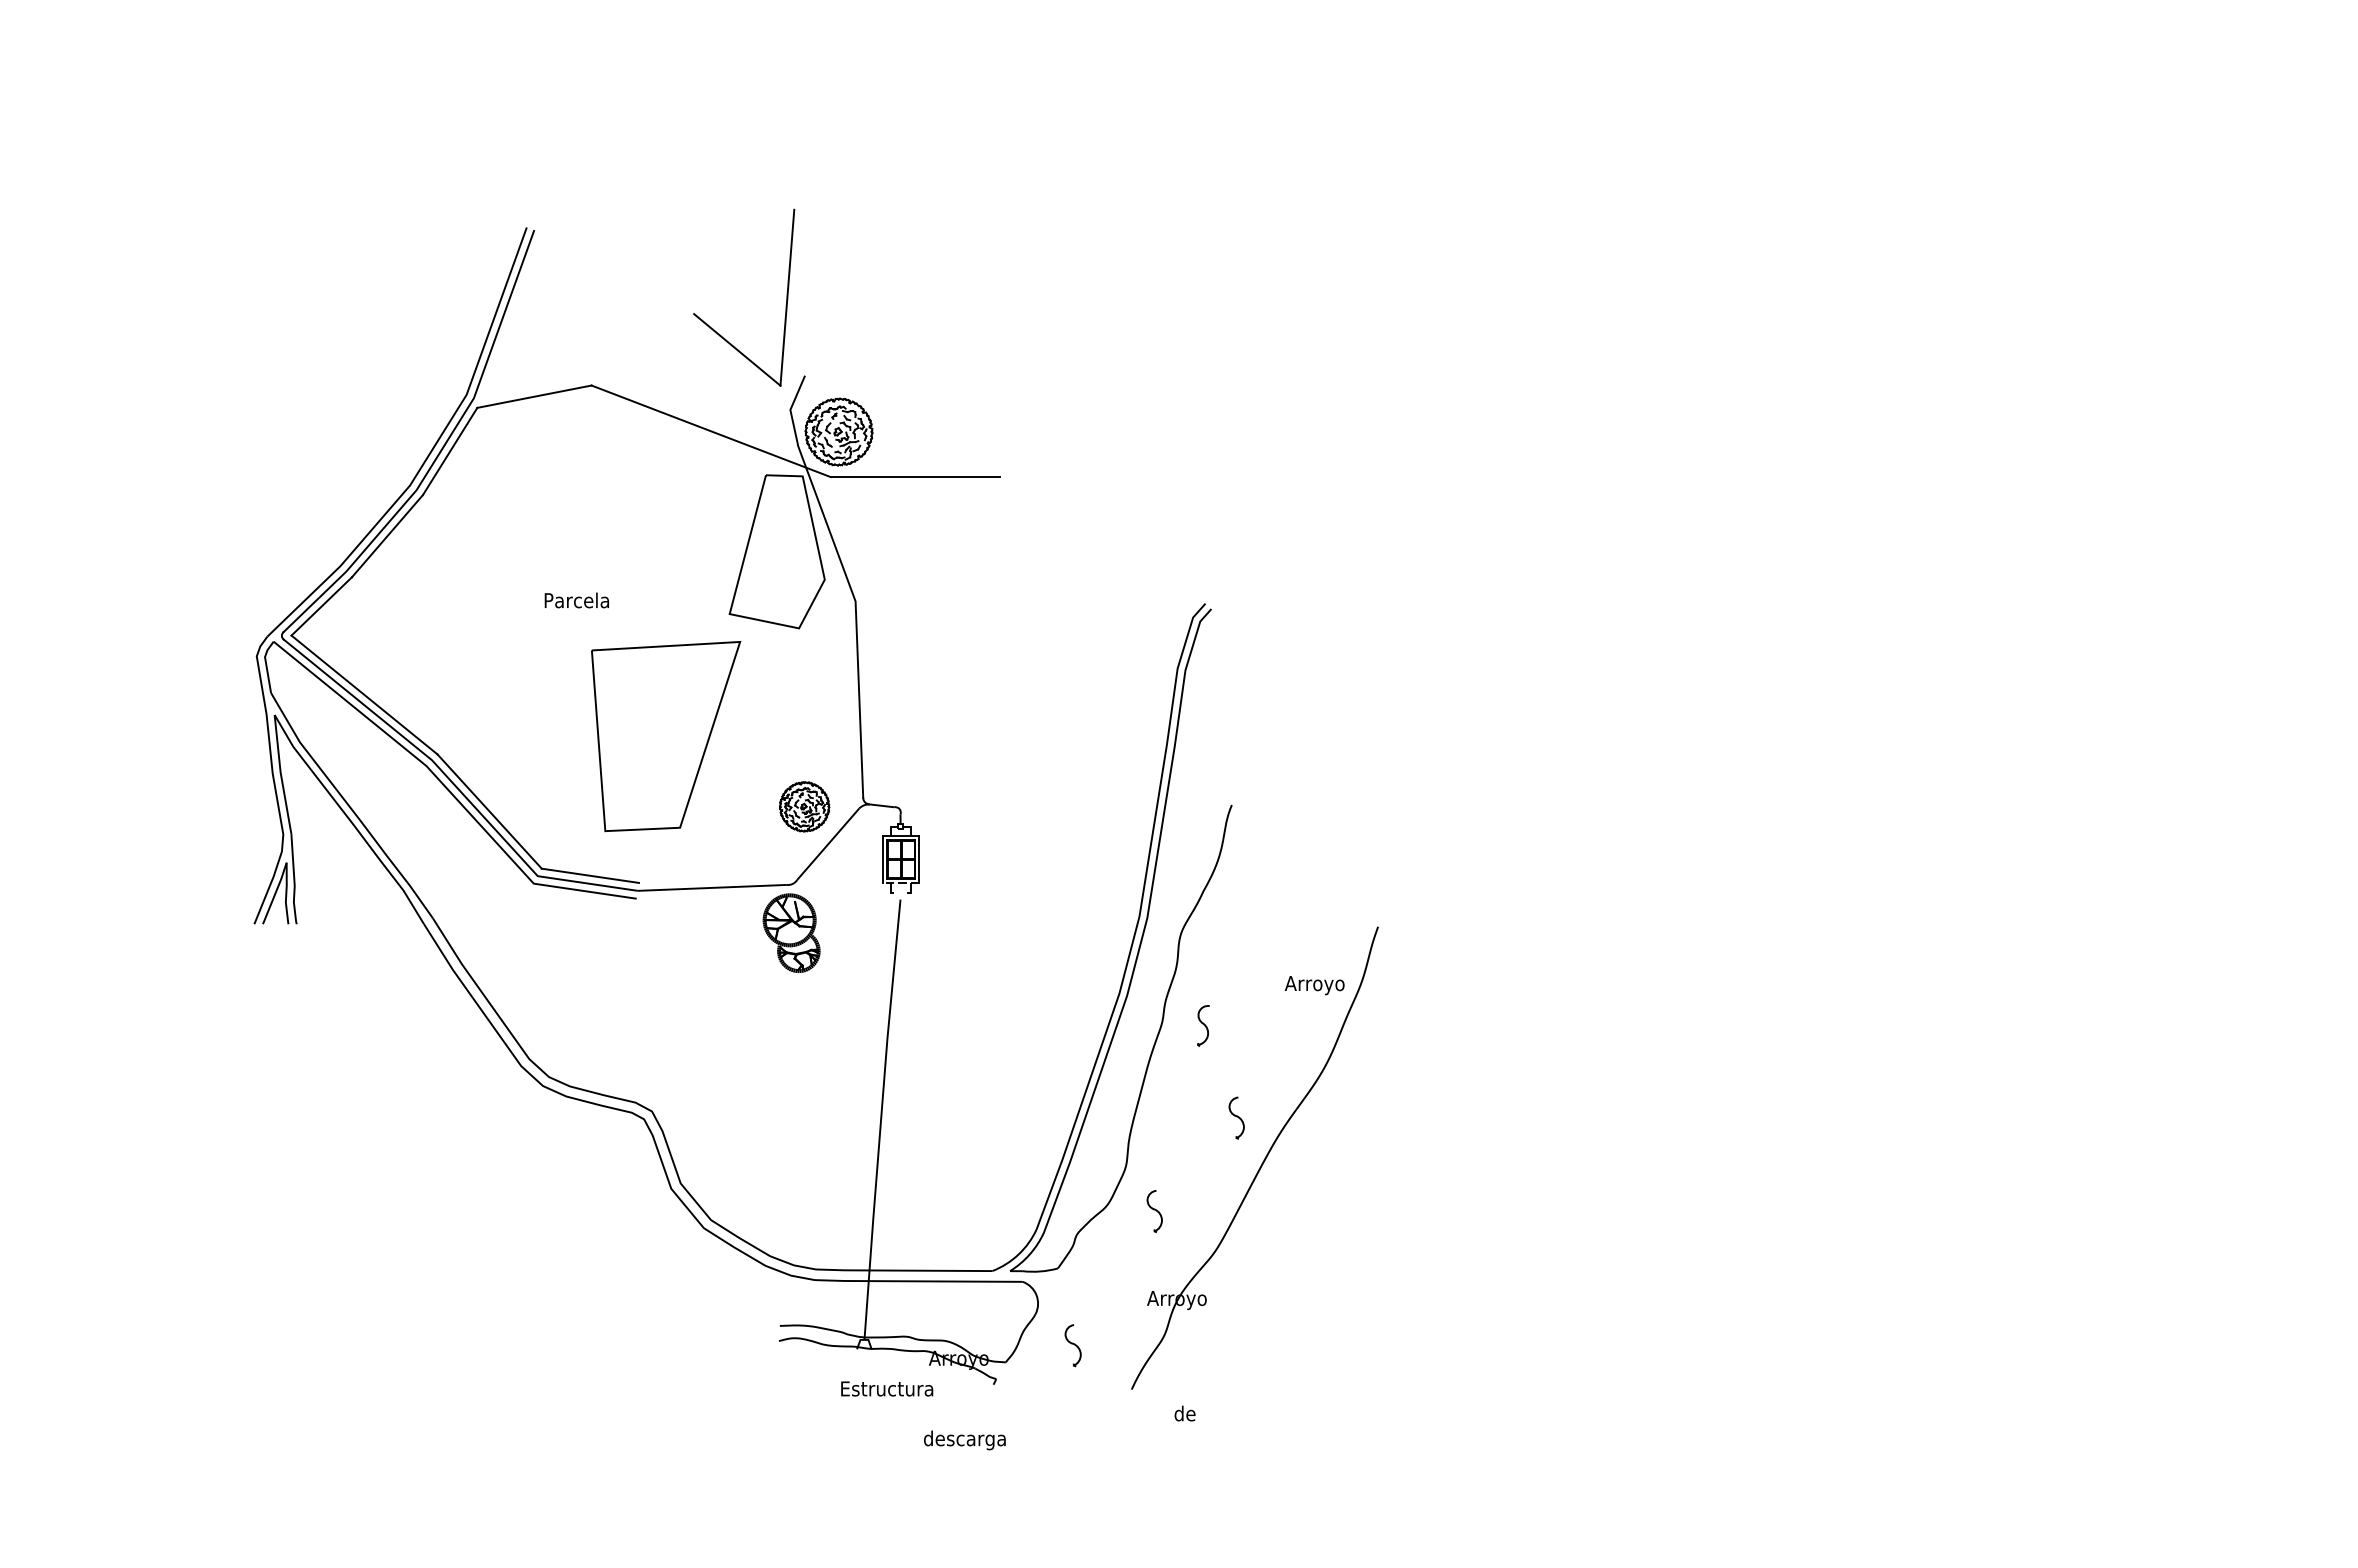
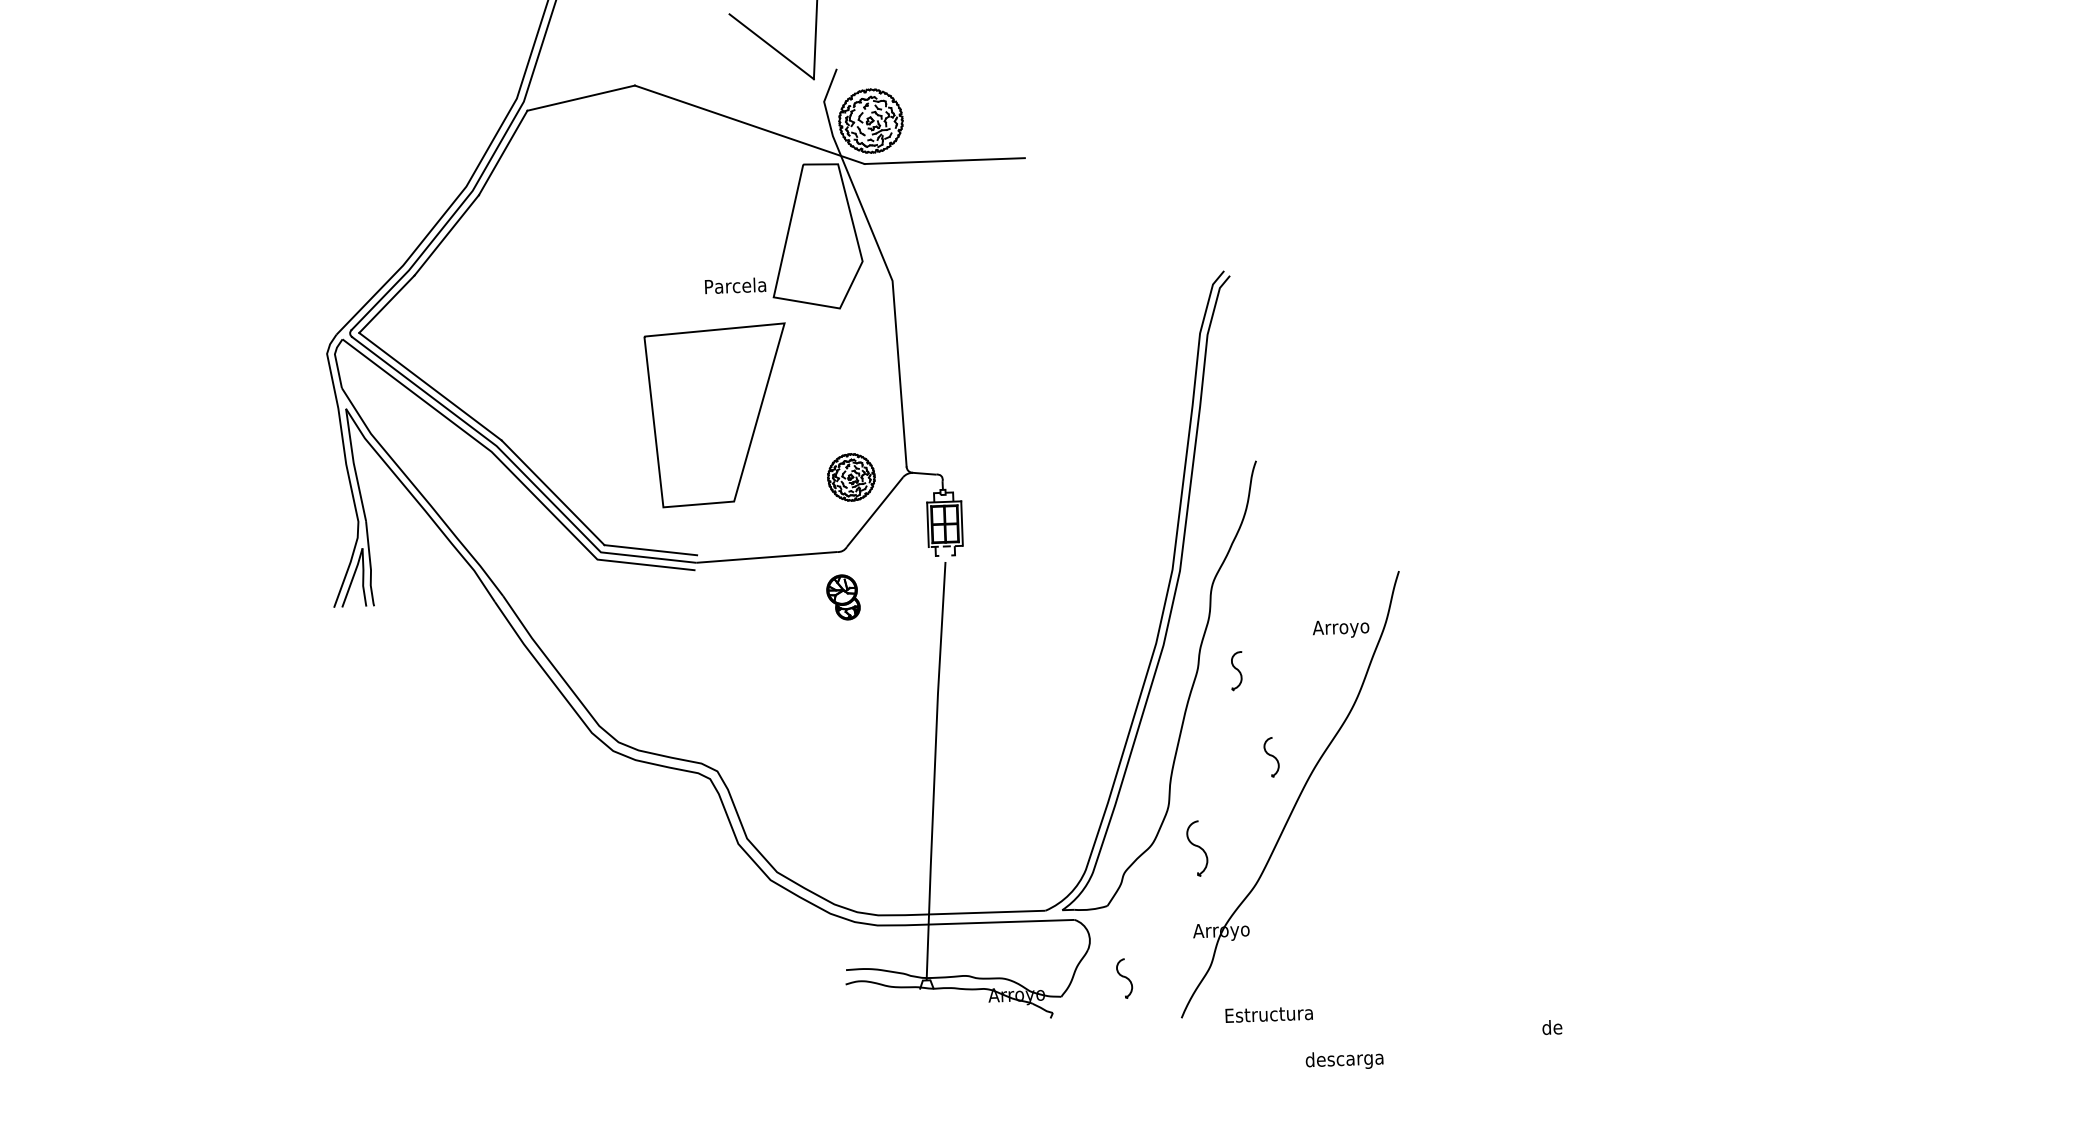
text: (576, 600) -> (735, 285), moved
part: (791, 932) -> (843, 596), size x0.6
part: (1154, 1211) -> (1197, 848), size x1.4
text: (1018, 1415) -> (1394, 1035), moved

